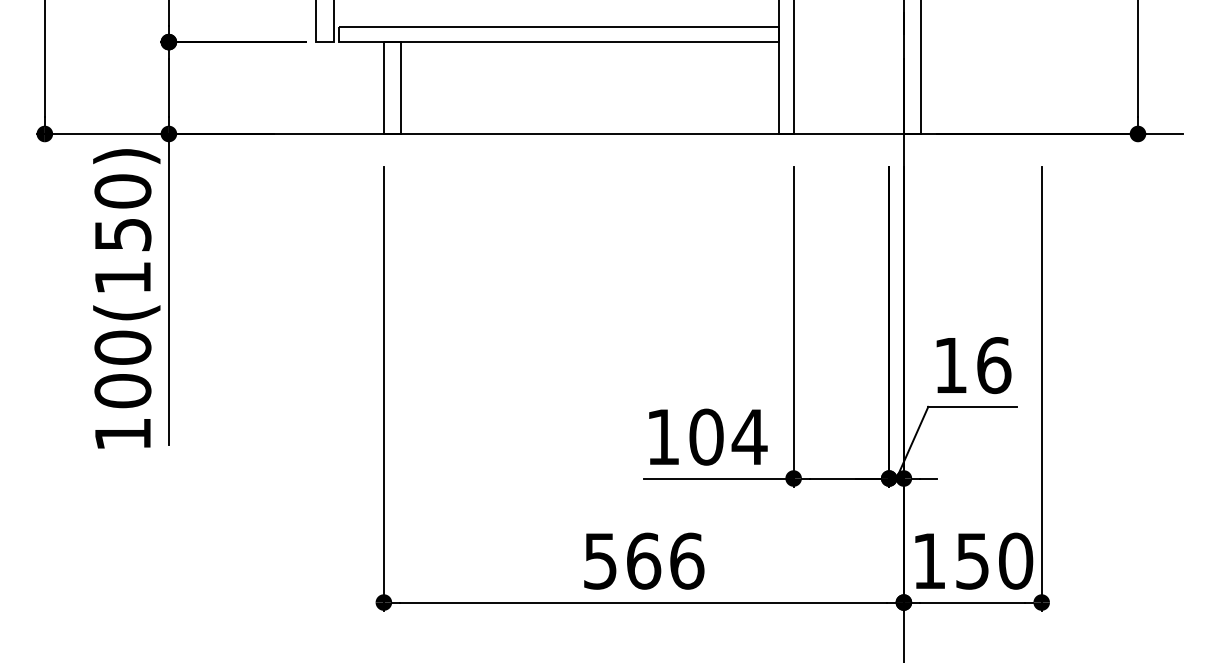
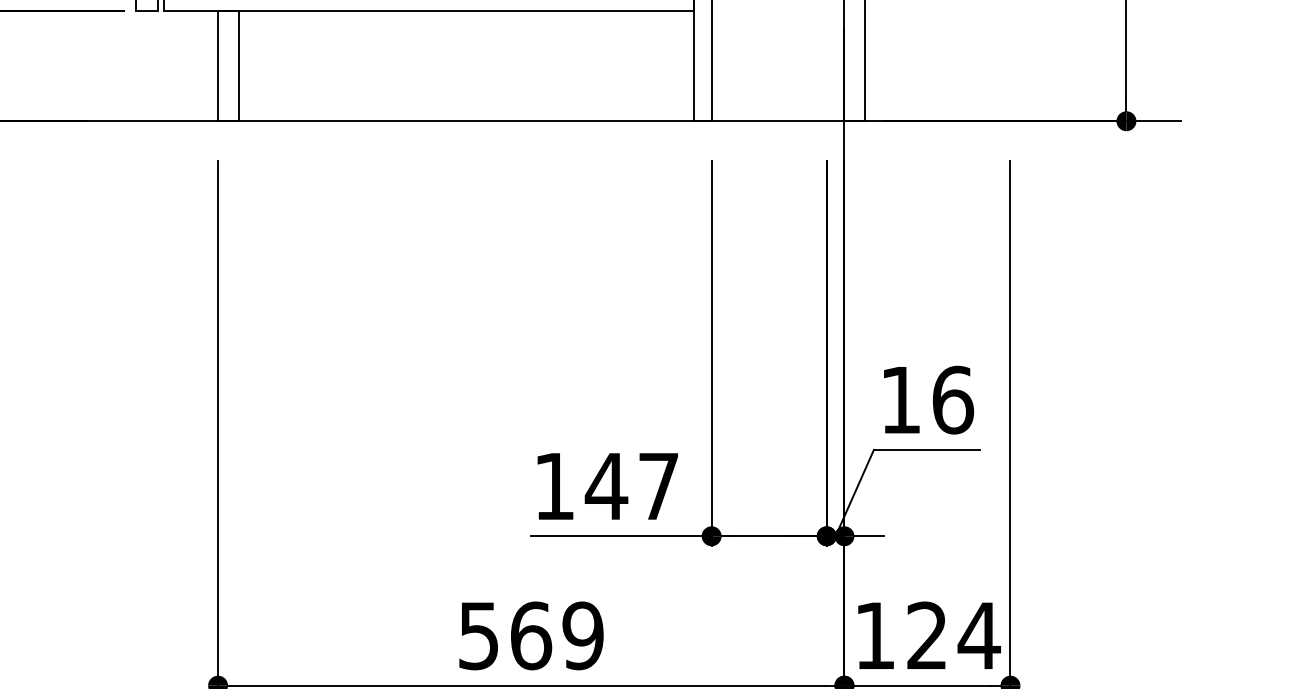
text: (727, 436) -> (631, 485), 104 -> 147
text: (686, 560) -> (582, 635), 566 -> 569
text: (994, 560) -> (953, 635), 150 -> 124

